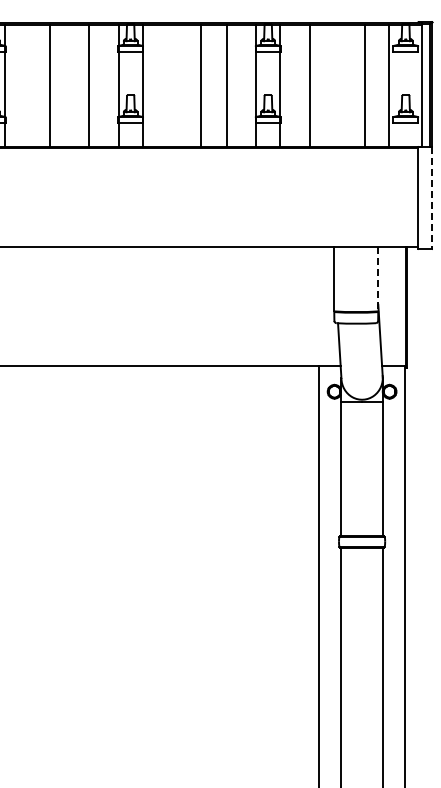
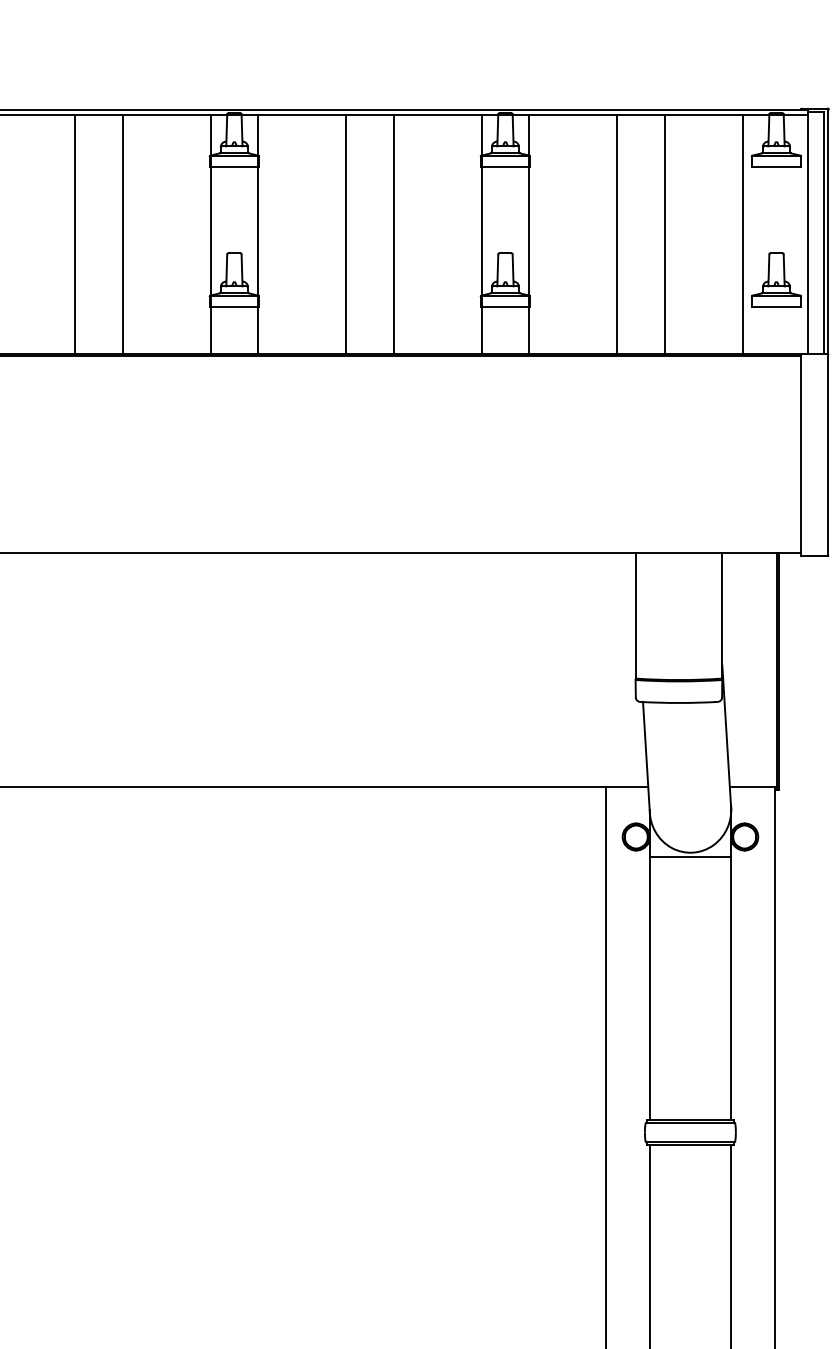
line: (88, 85) -> (121, 233), moved
line: (201, 85) -> (346, 233), moved
line: (227, 85) -> (393, 233), moved
line: (309, 85) -> (616, 233), moved
line: (365, 85) -> (665, 233), moved
line: (432, 198) -> (829, 456), dashed -> solid
line: (378, 279) -> (722, 615), dashed -> solid

